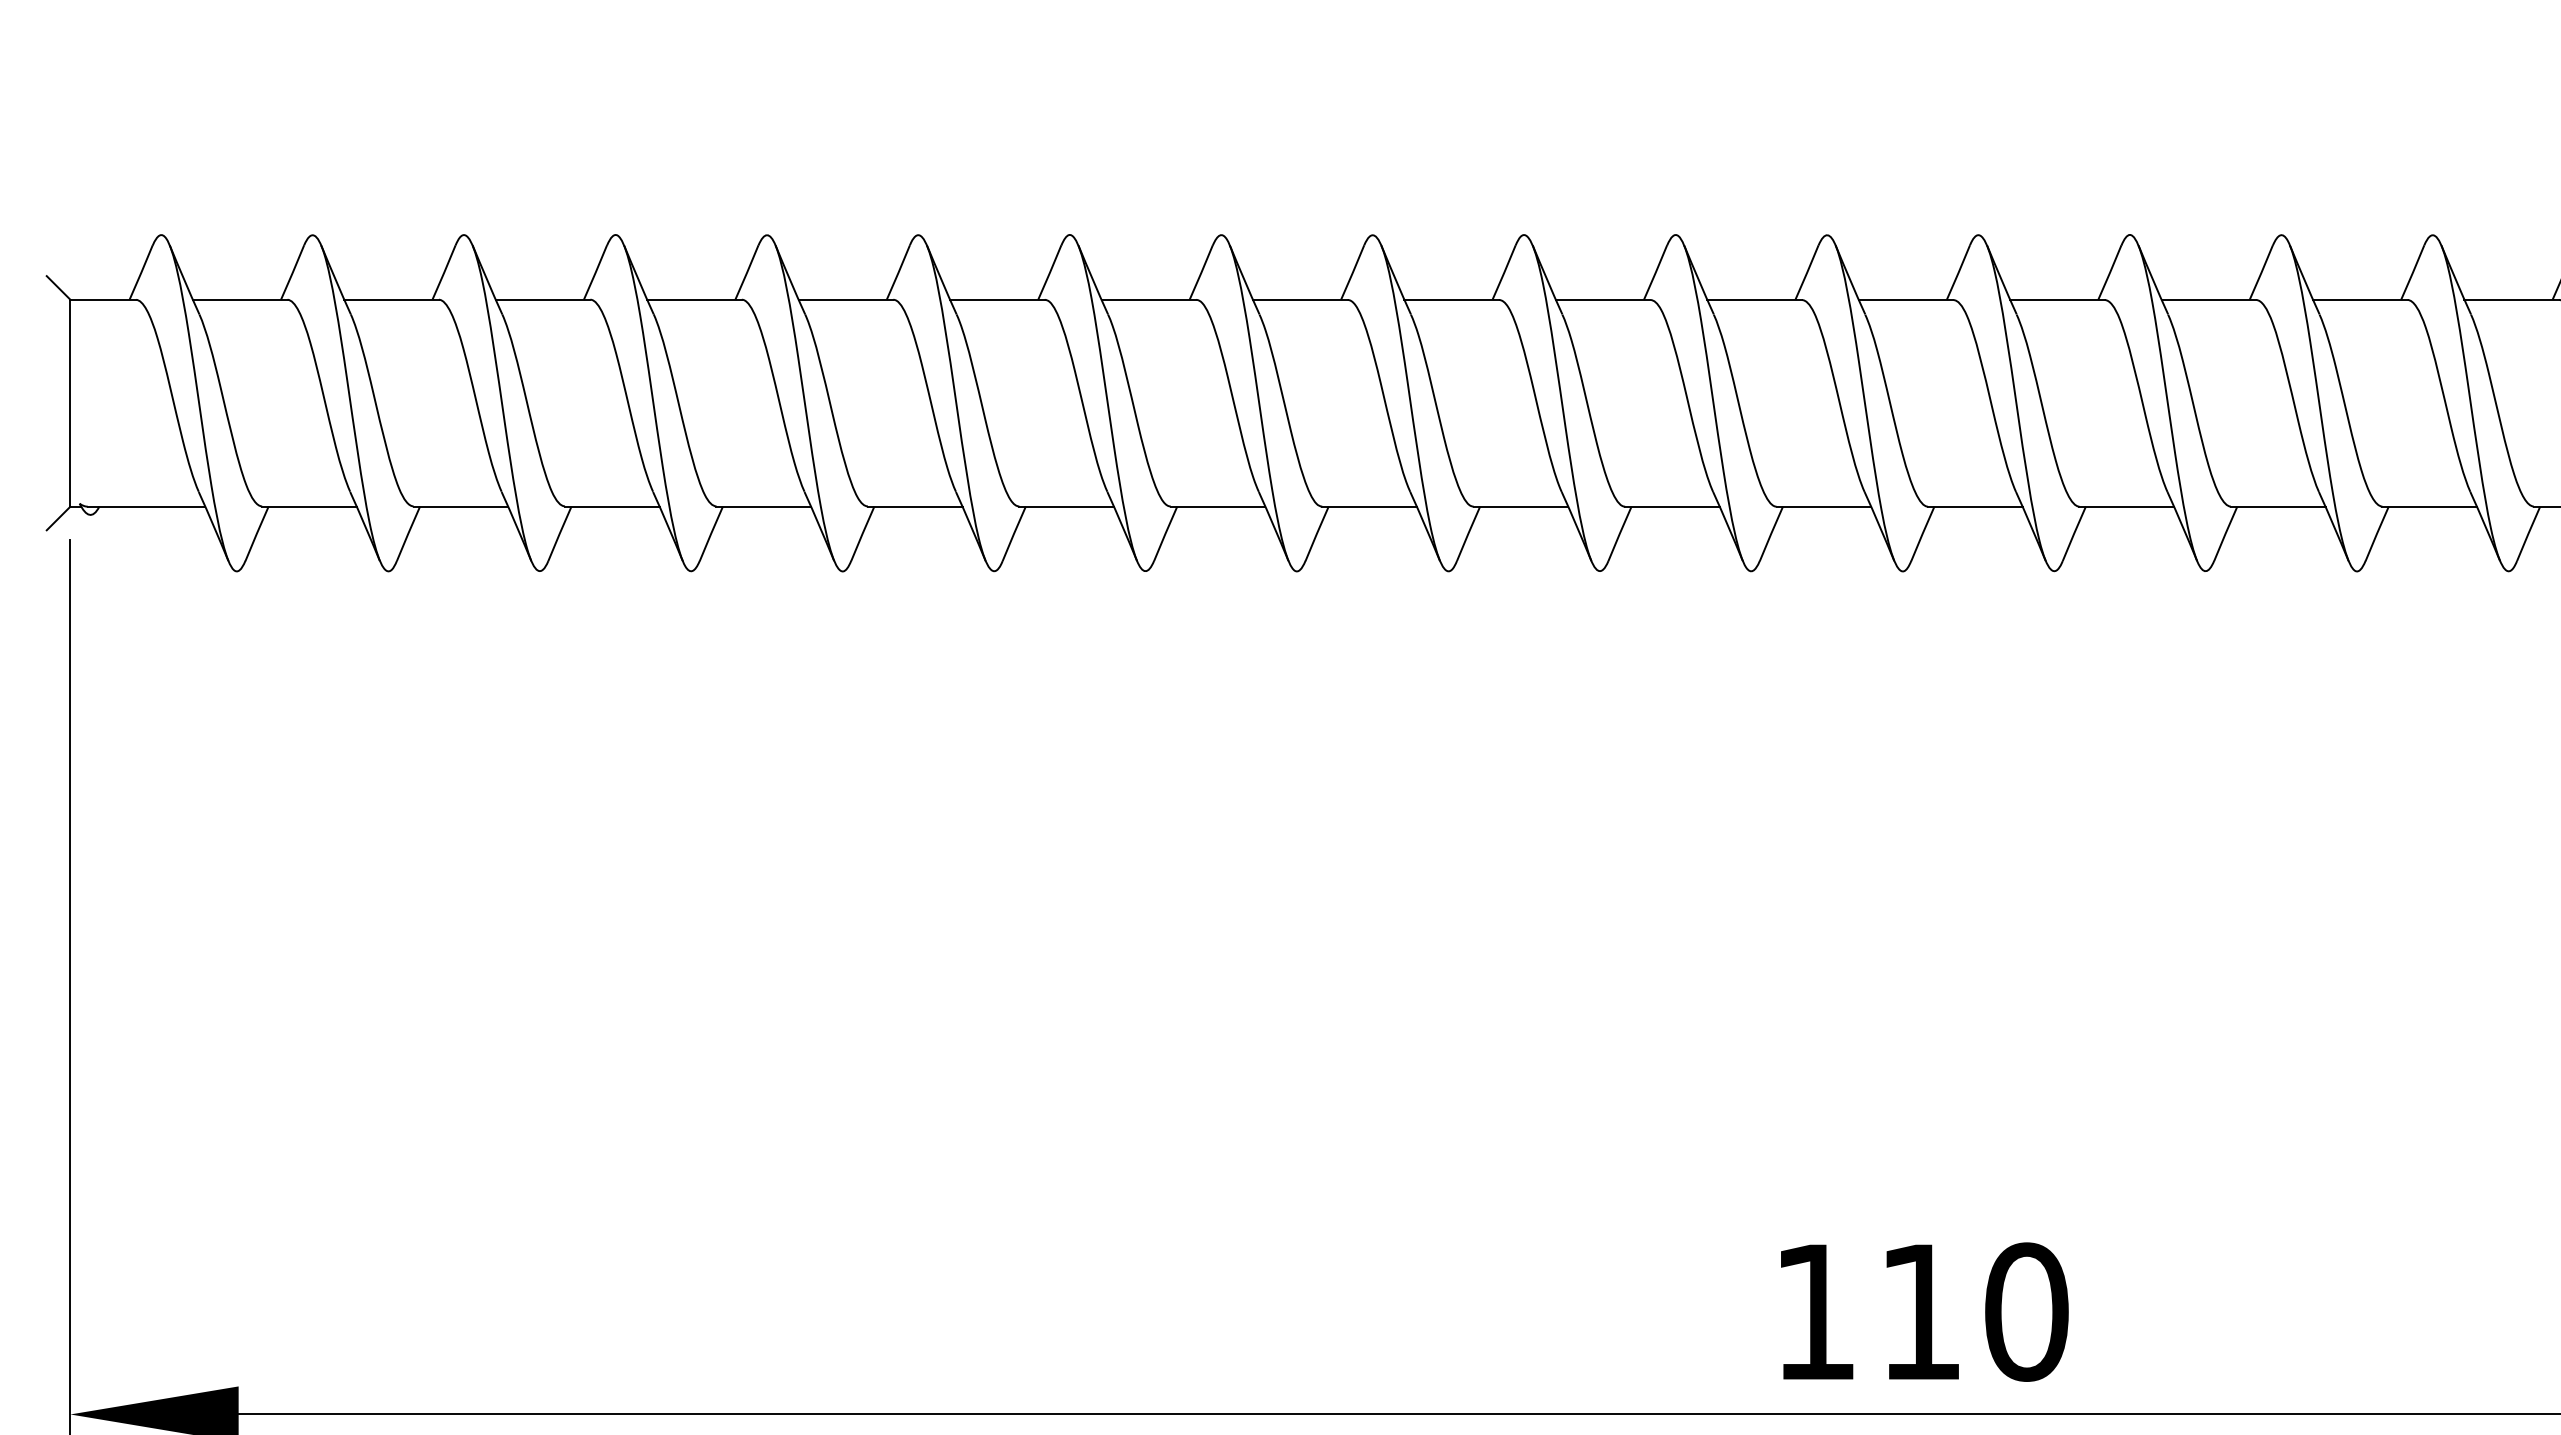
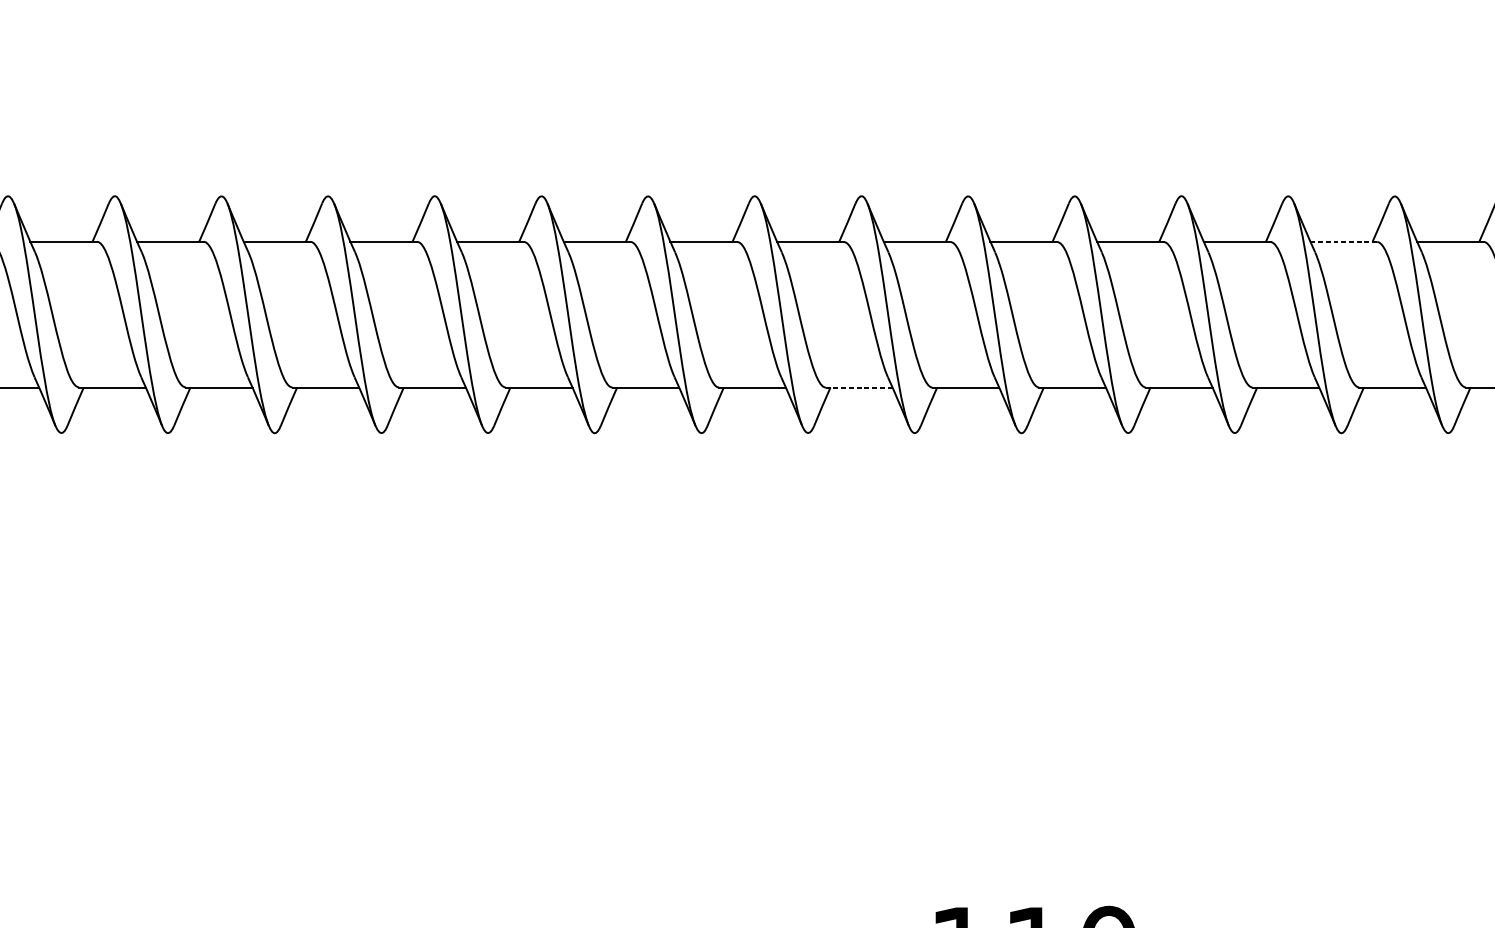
line: (2359, 299) -> (1343, 241), solid -> dashed
line: (1671, 506) -> (858, 387), solid -> dashed

